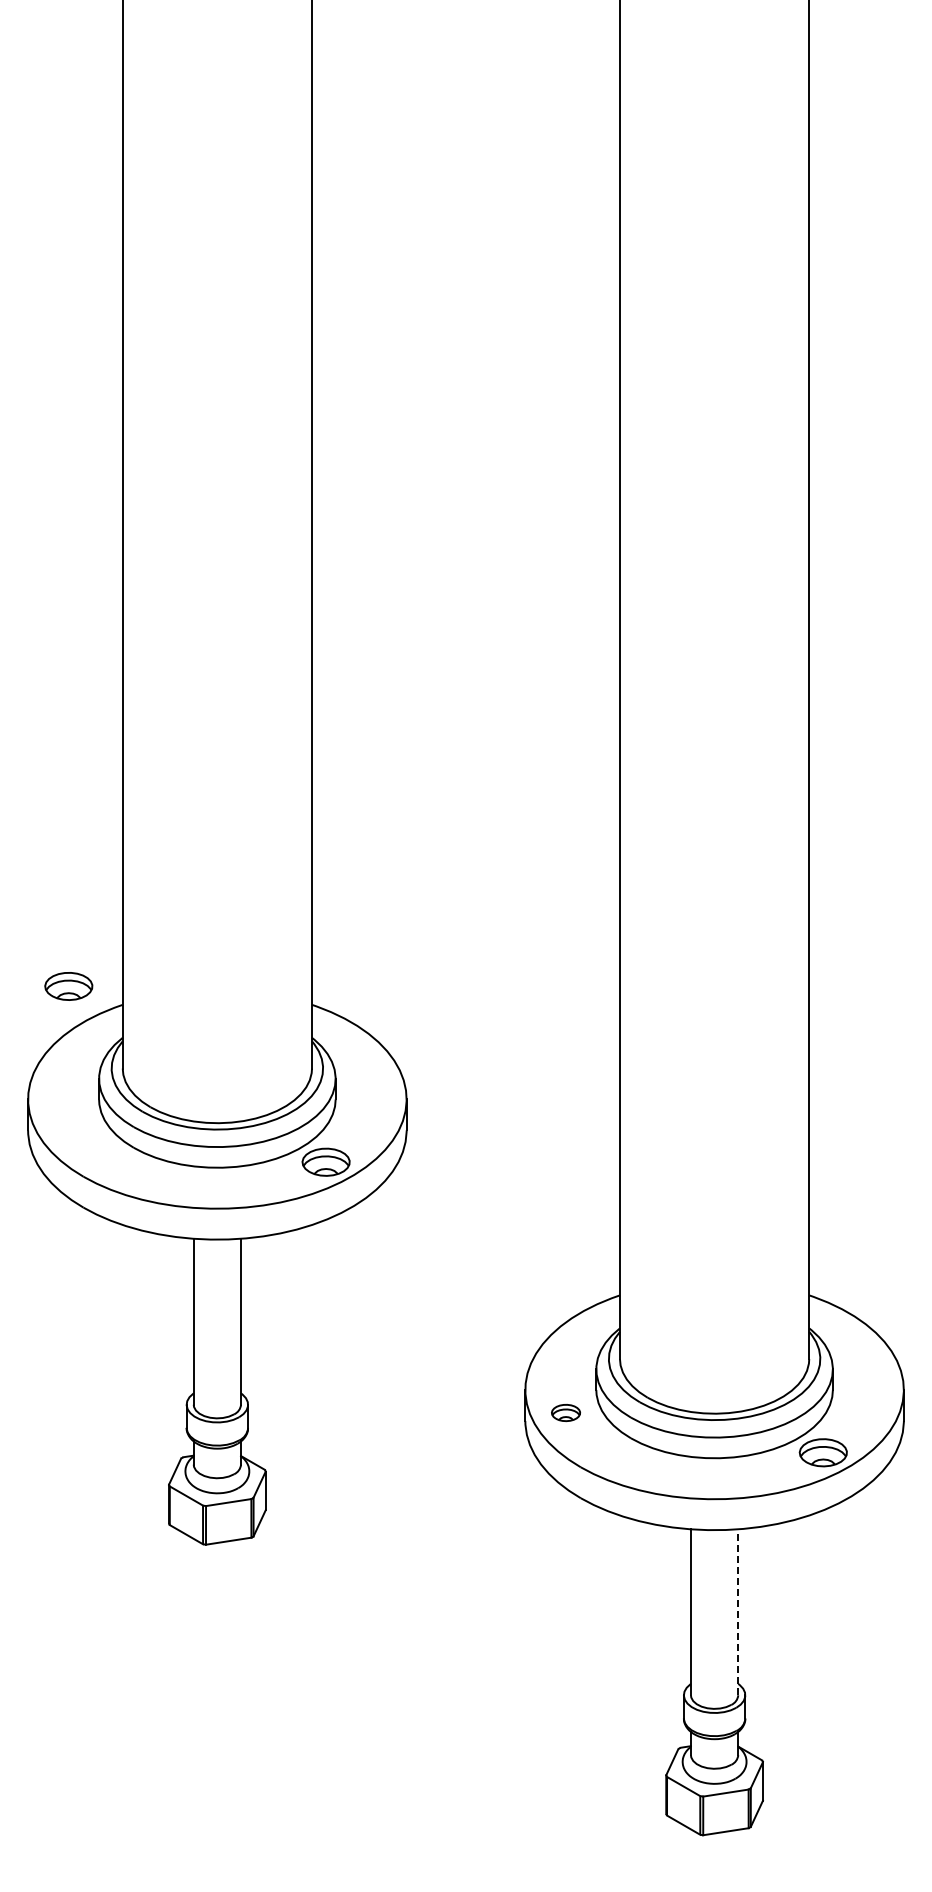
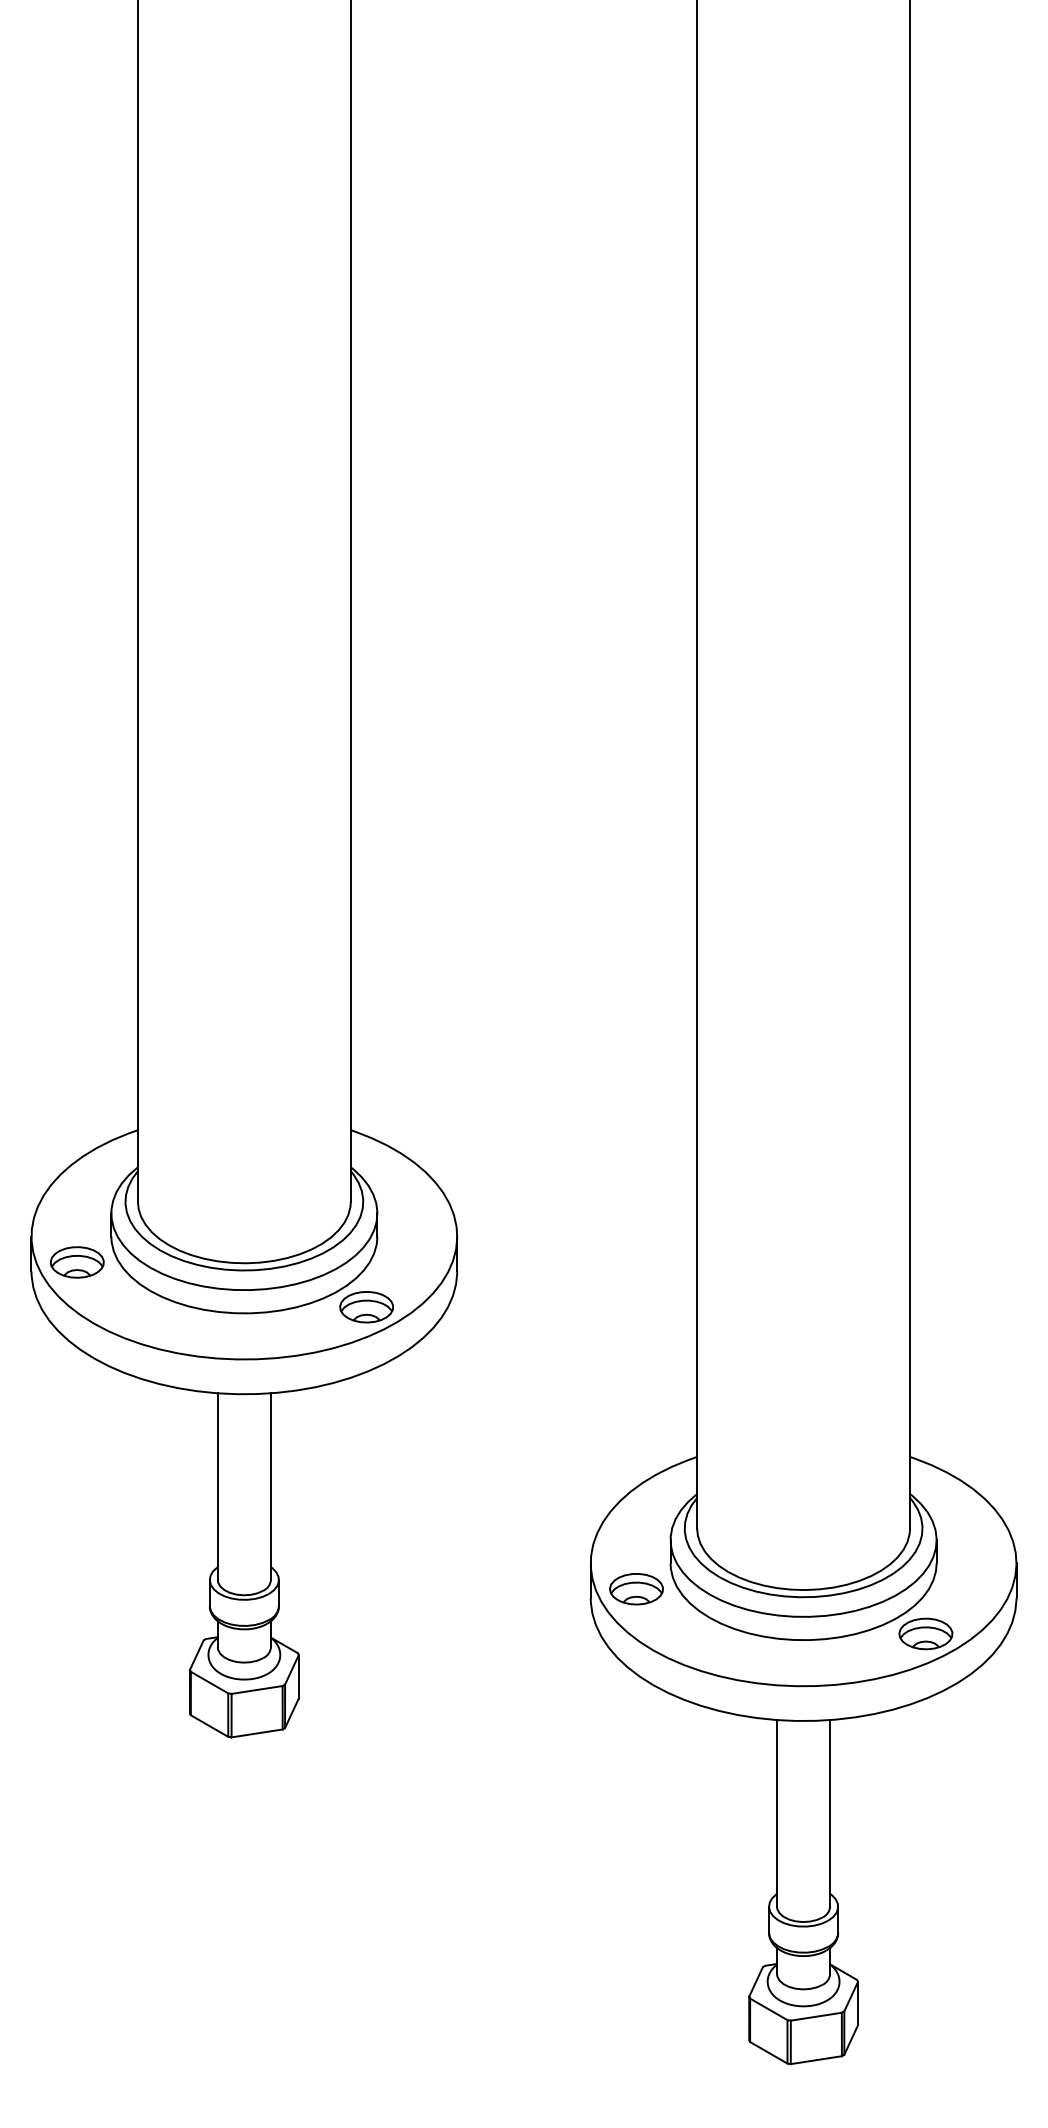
part: (68, 986) -> (76, 1262), moved
part: (565, 1412) -> (635, 1588), size x1.67
line: (738, 1612) -> (830, 1813), dashed -> solid

